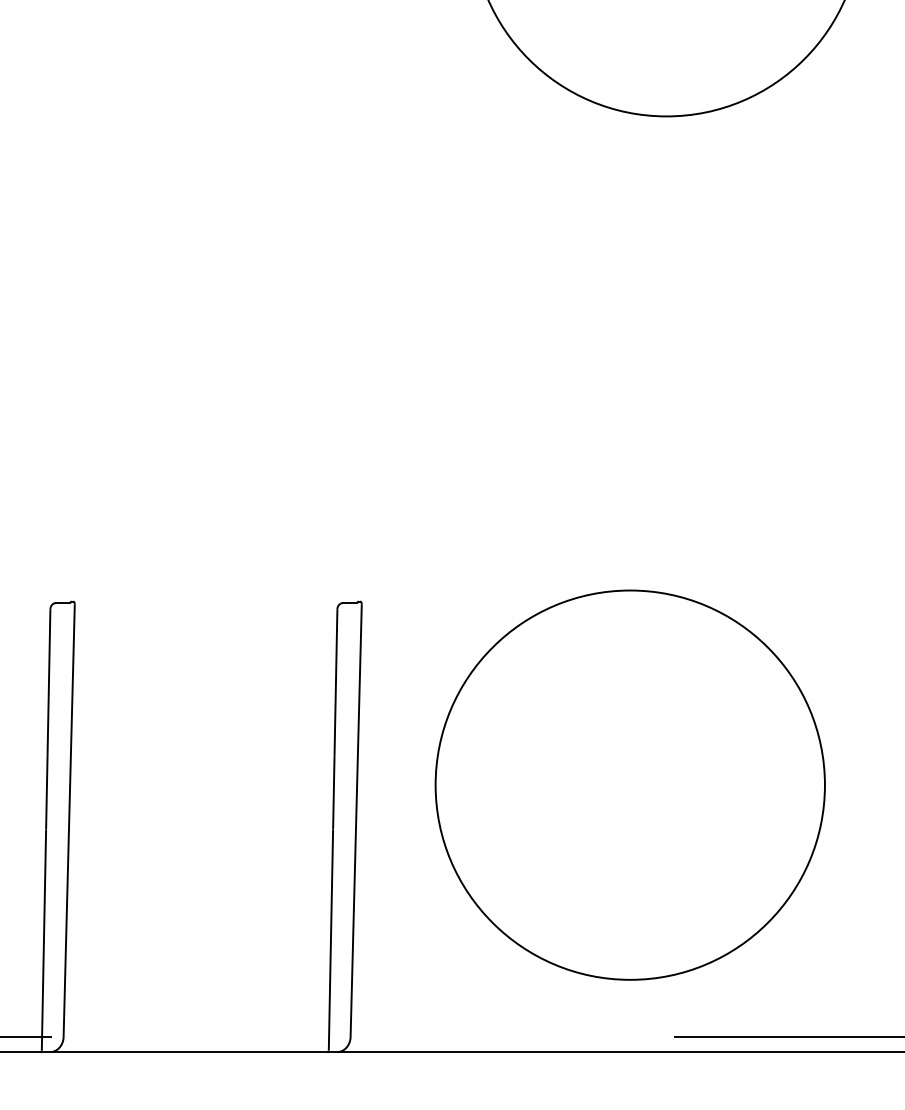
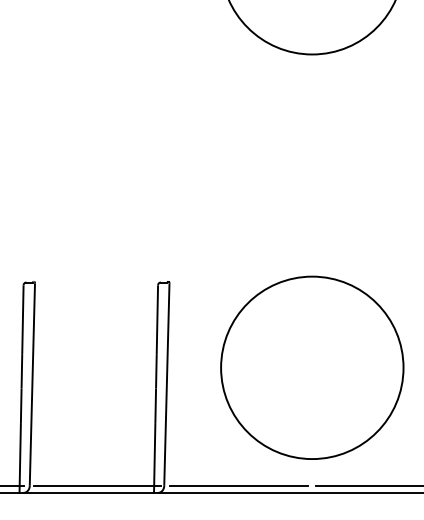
circle: (630, 784) -> (312, 367), moved
line: (208, 1036) -> (97, 485), added
line: (511, 1036) -> (239, 485), added

